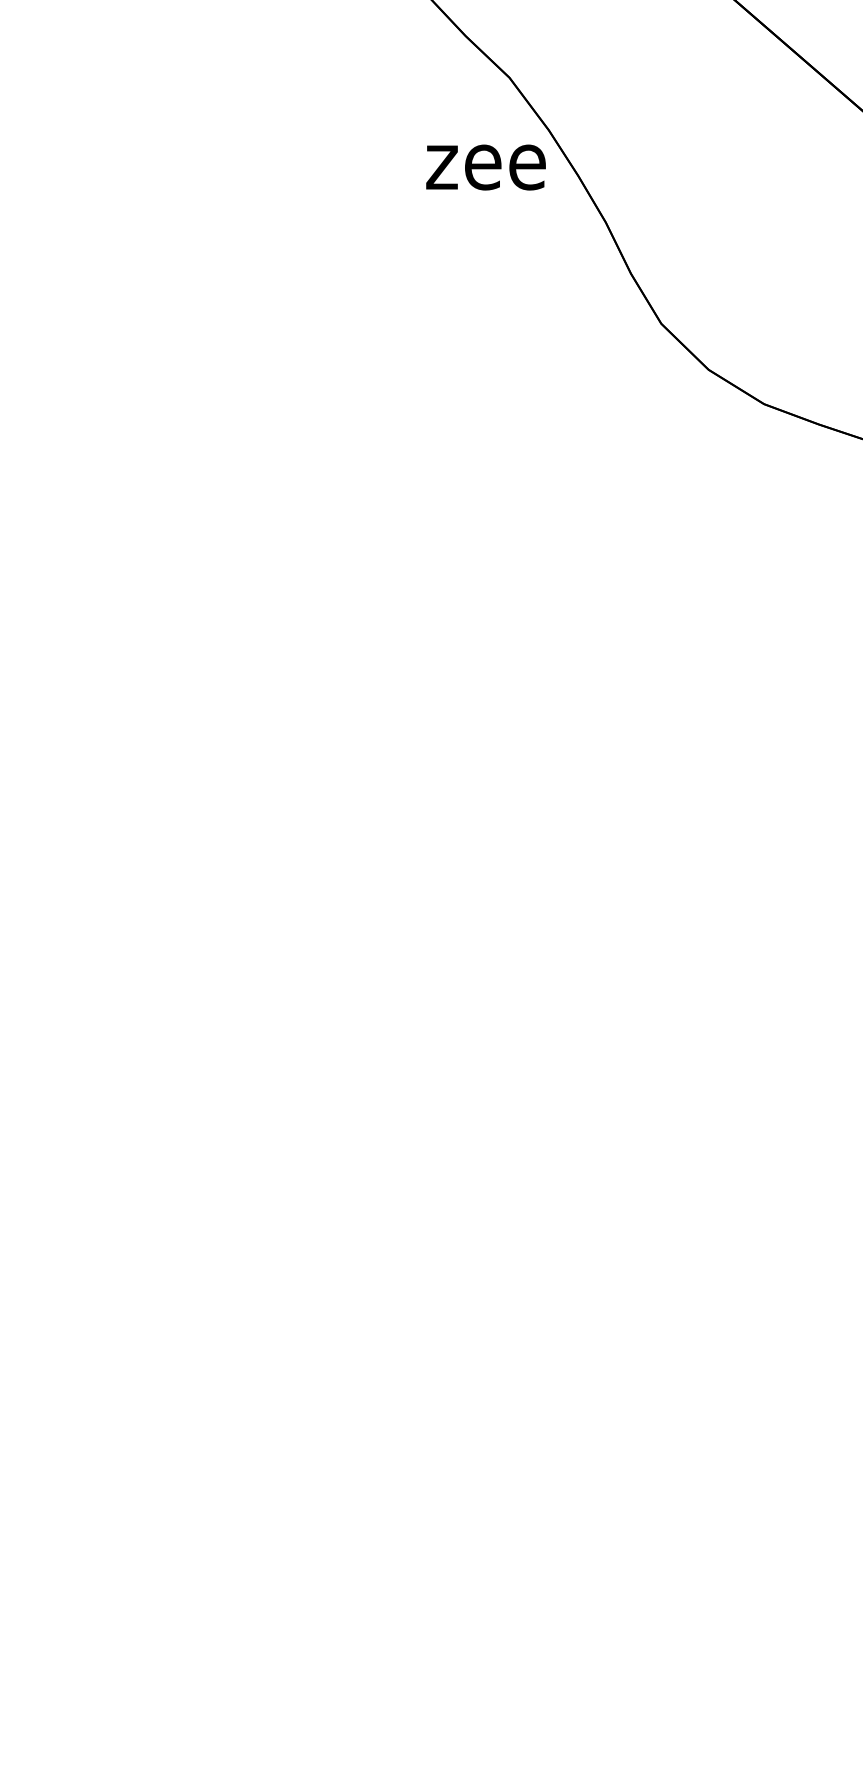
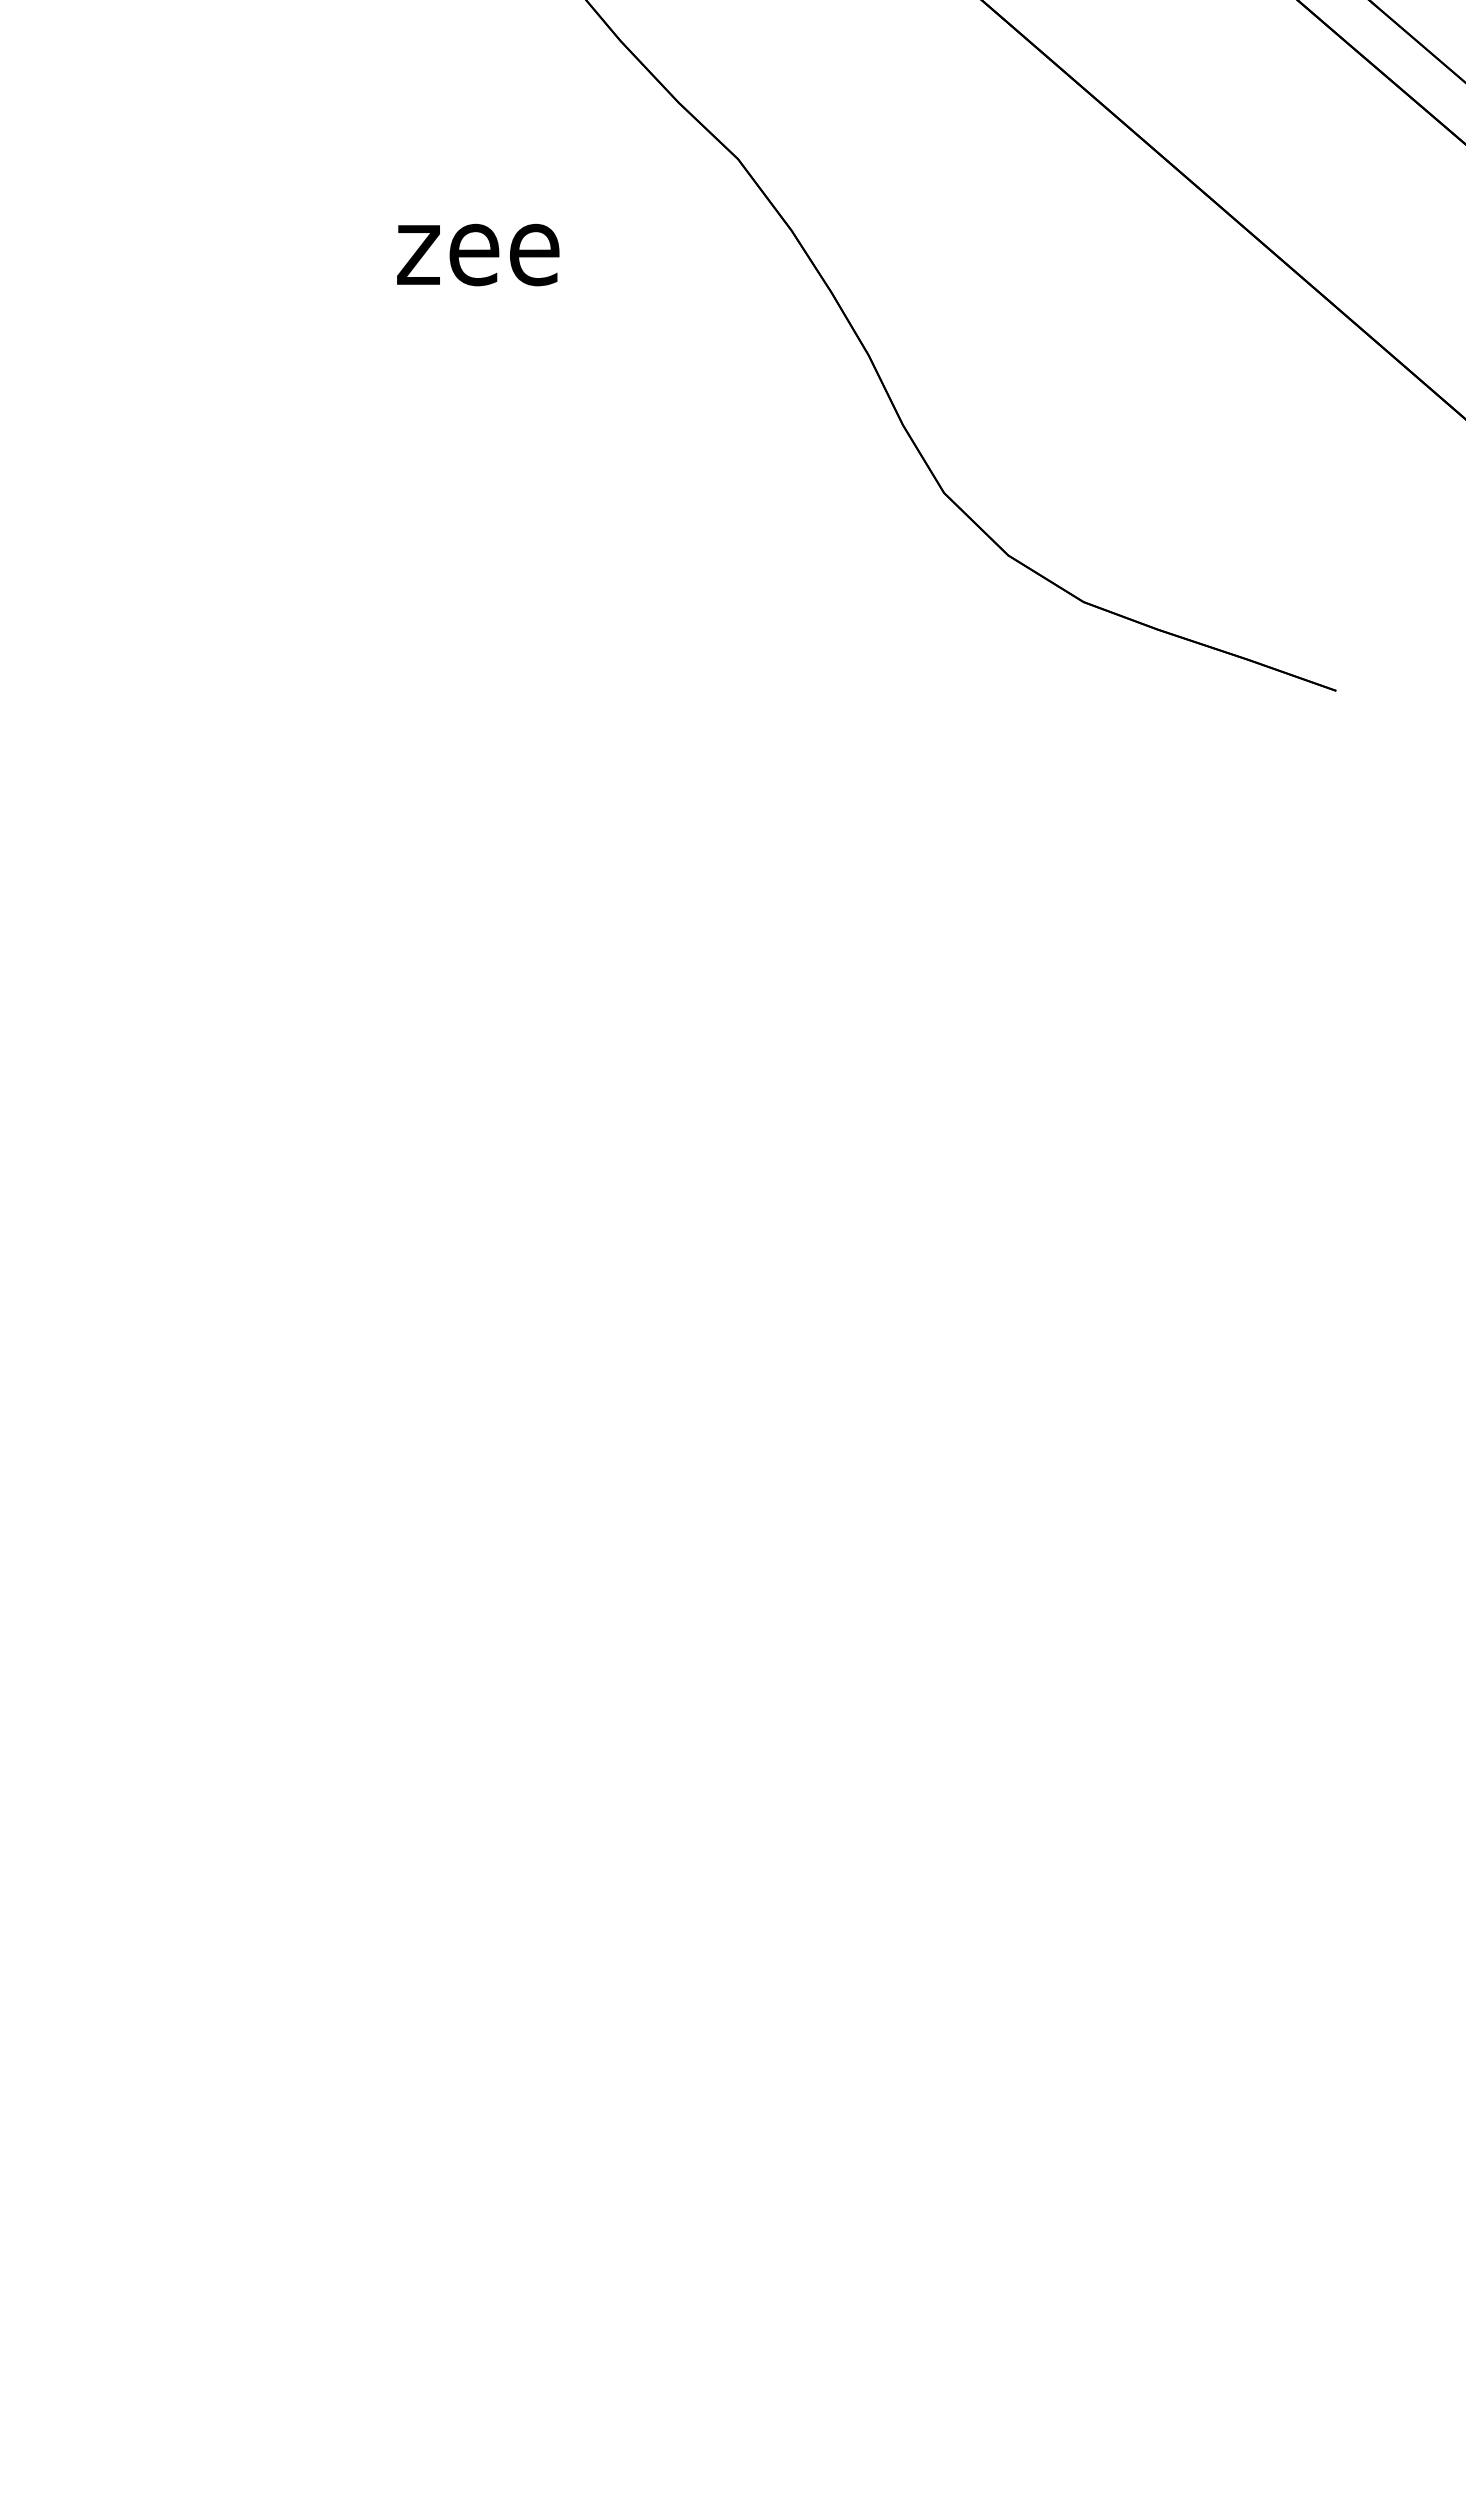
text: (486, 167) -> (478, 254), moved

